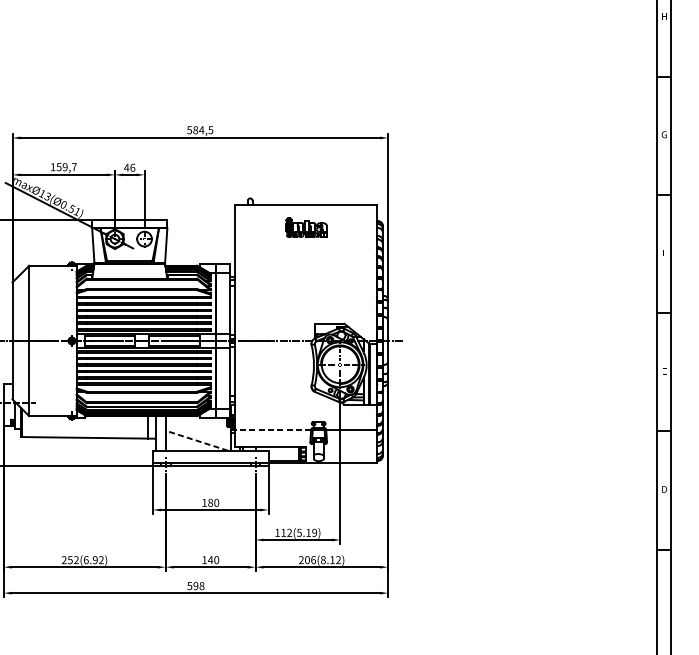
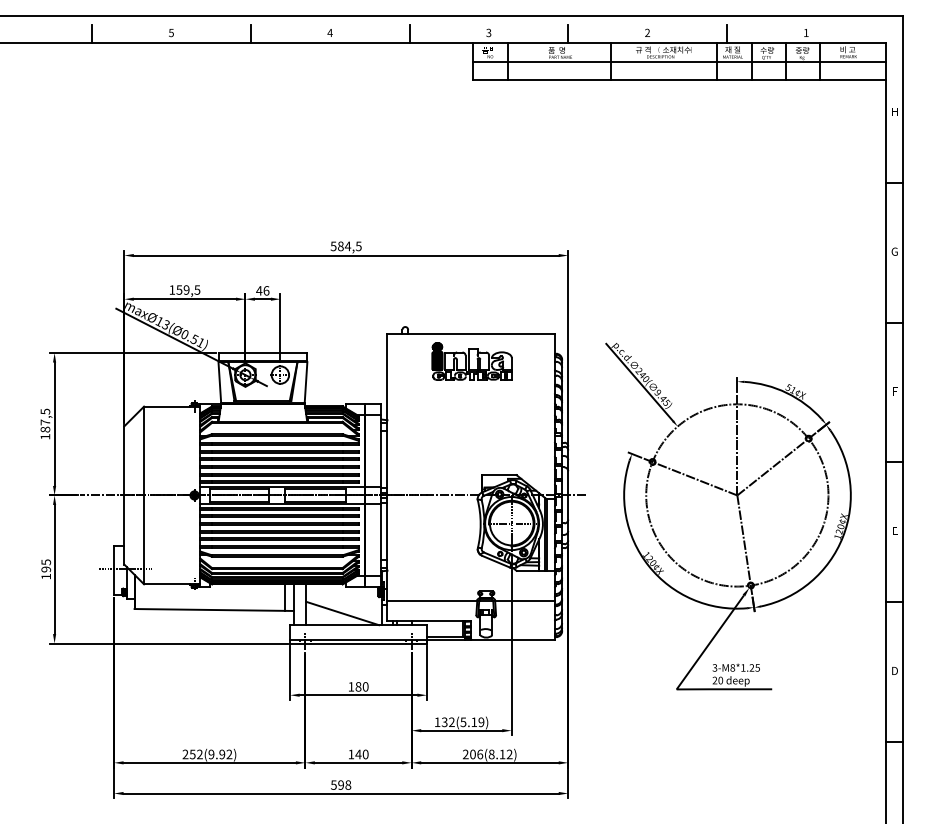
text: (74, 166) -> (197, 289), 159,7 -> 159,5
part: (306, 227) -> (471, 361), size x1.67
part: (532, 358) -> (739, 516), added
line: (273, 430) -> (432, 601), dashed -> solid
line: (197, 440) -> (342, 613), dashed -> solid
text: (283, 533) -> (444, 722), 112(5.19) -> 132(5.19)
text: (86, 560) -> (211, 754), 252(6.92) -> 252(9.92)

